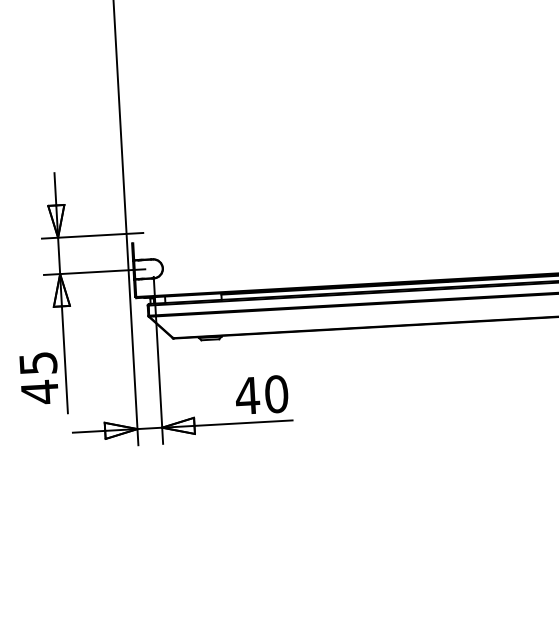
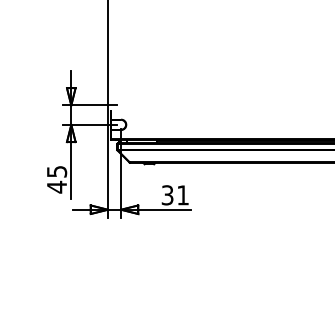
text: (262, 395) -> (175, 195), 40 -> 31

